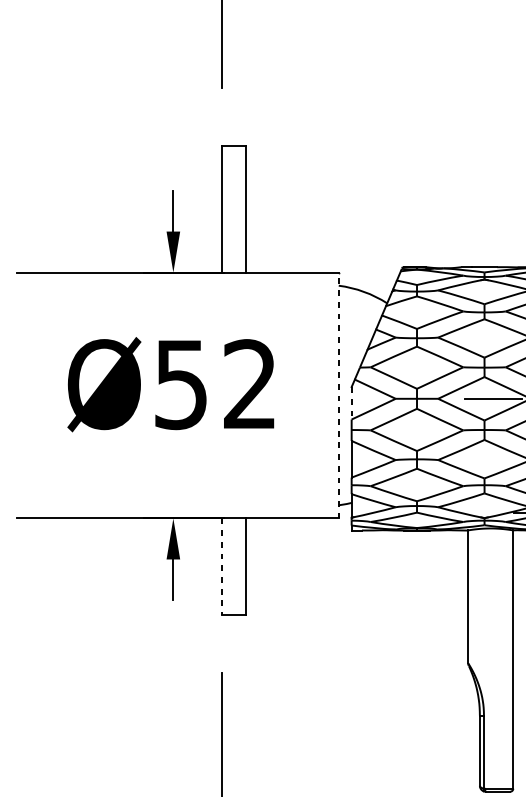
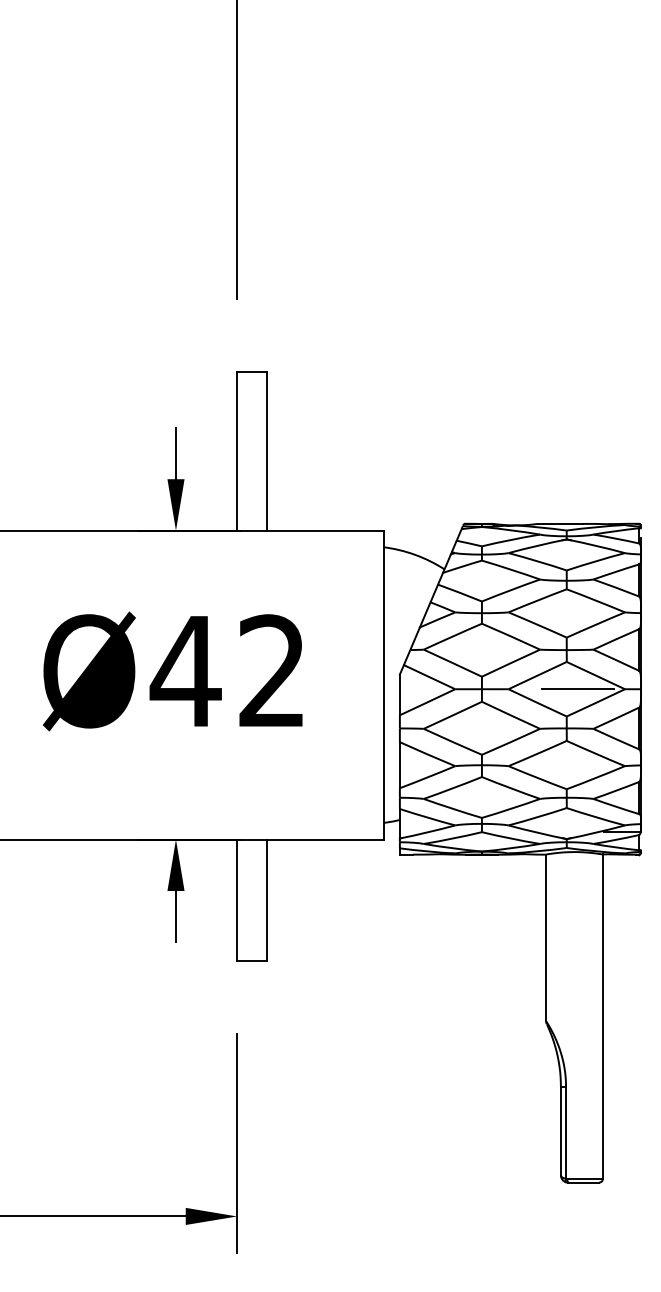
text: (180, 385) -> (185, 672), Ø52 -> Ø42
line: (338, 395) -> (383, 684), dashed -> solid
line: (351, 403) -> (399, 695), dashed -> solid
line: (222, 567) -> (237, 900), dashed -> solid

